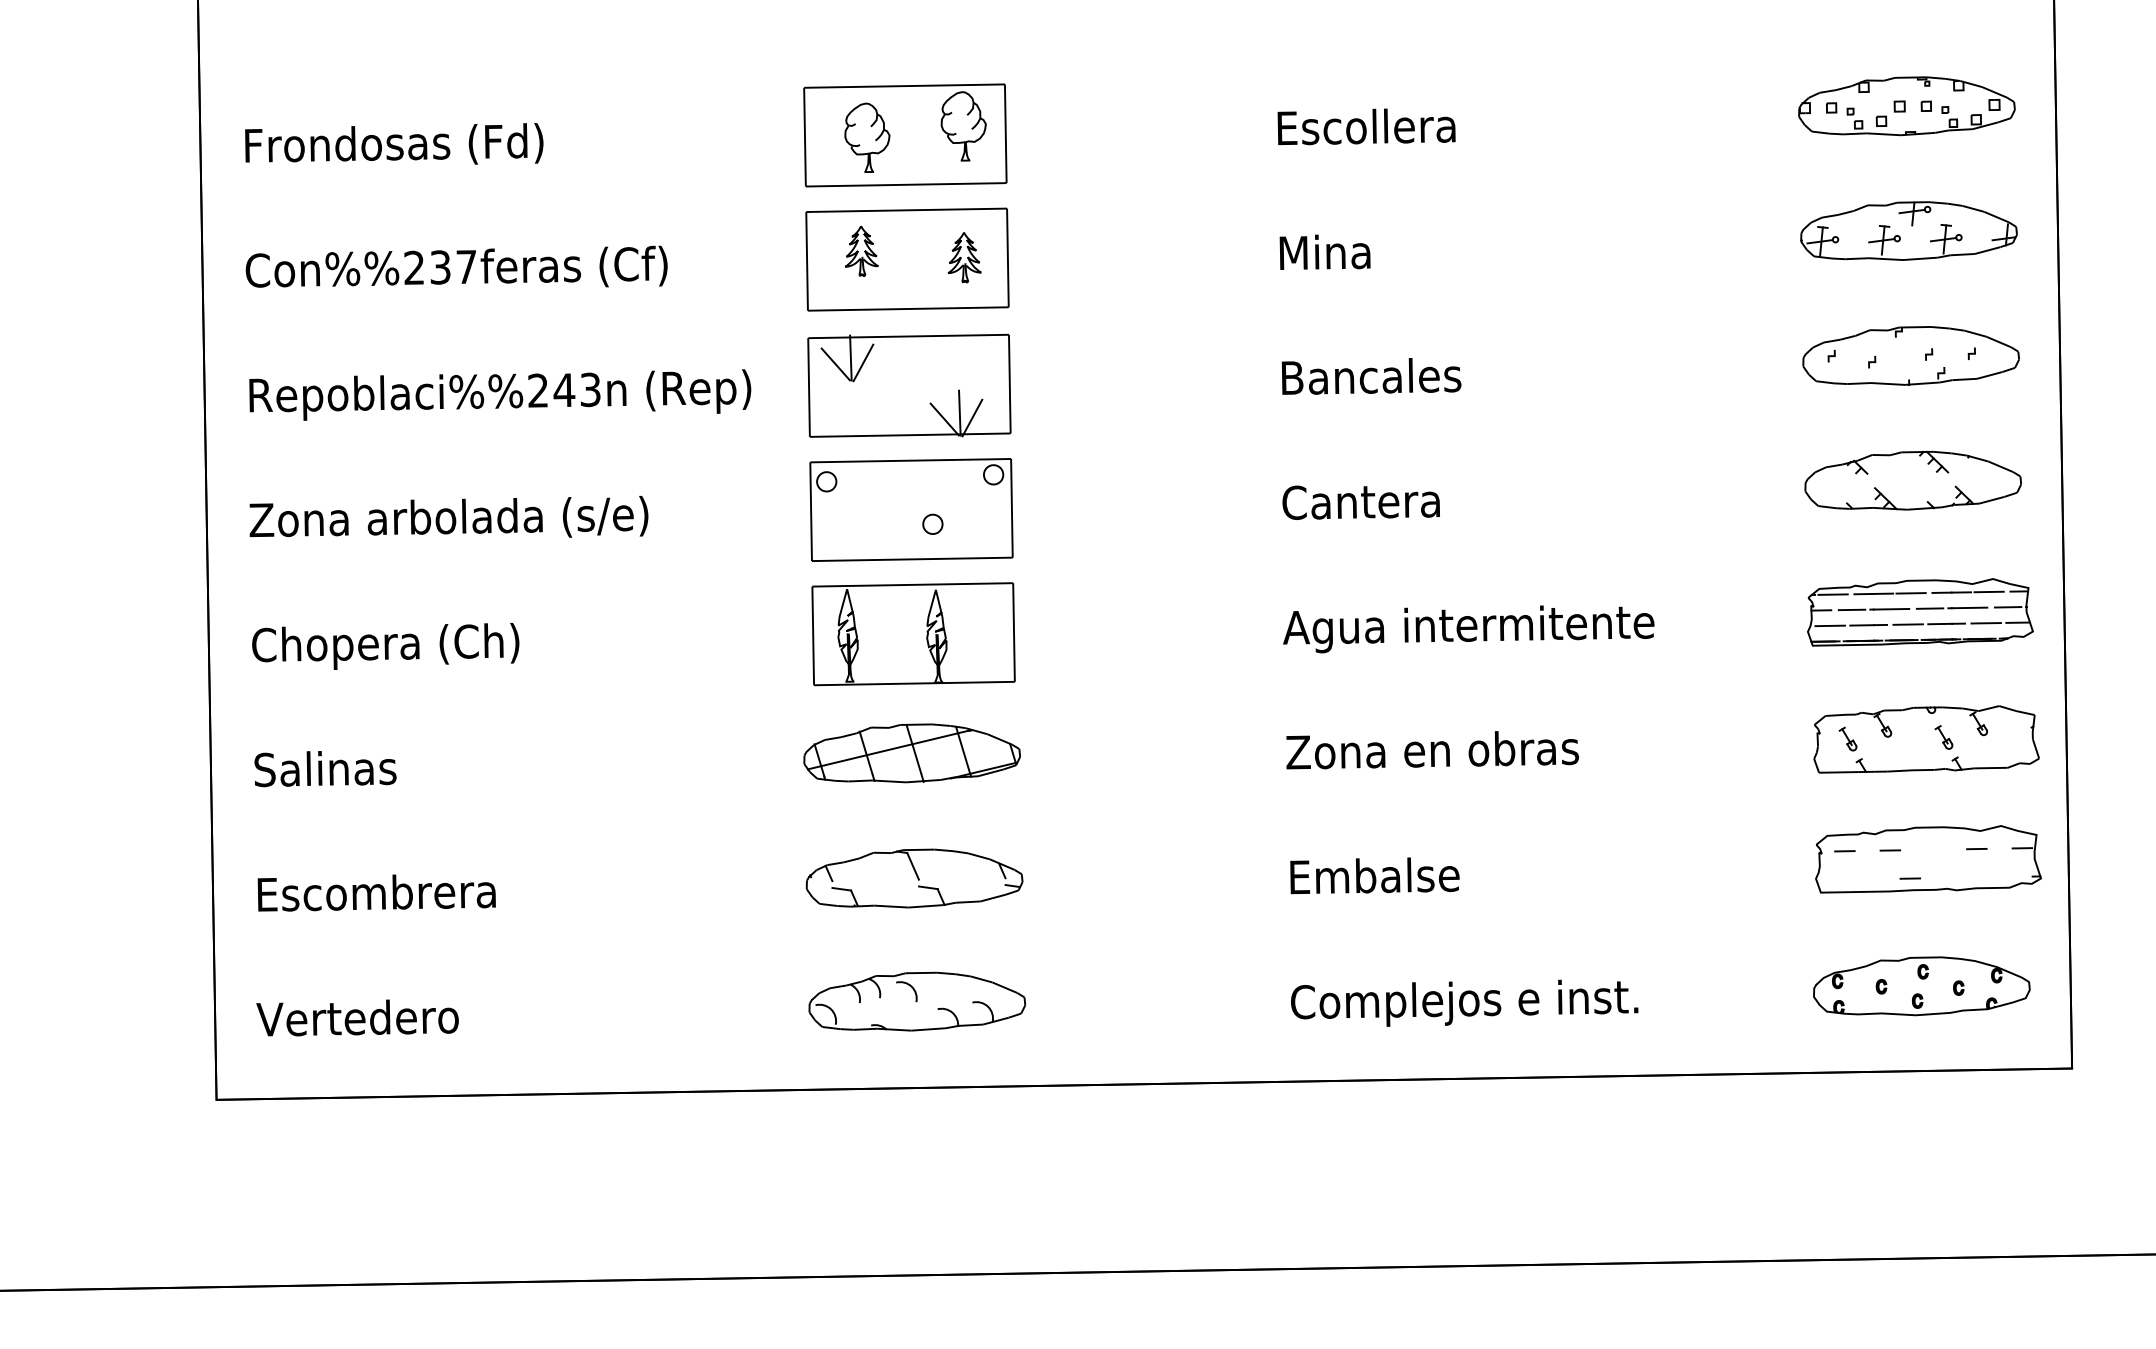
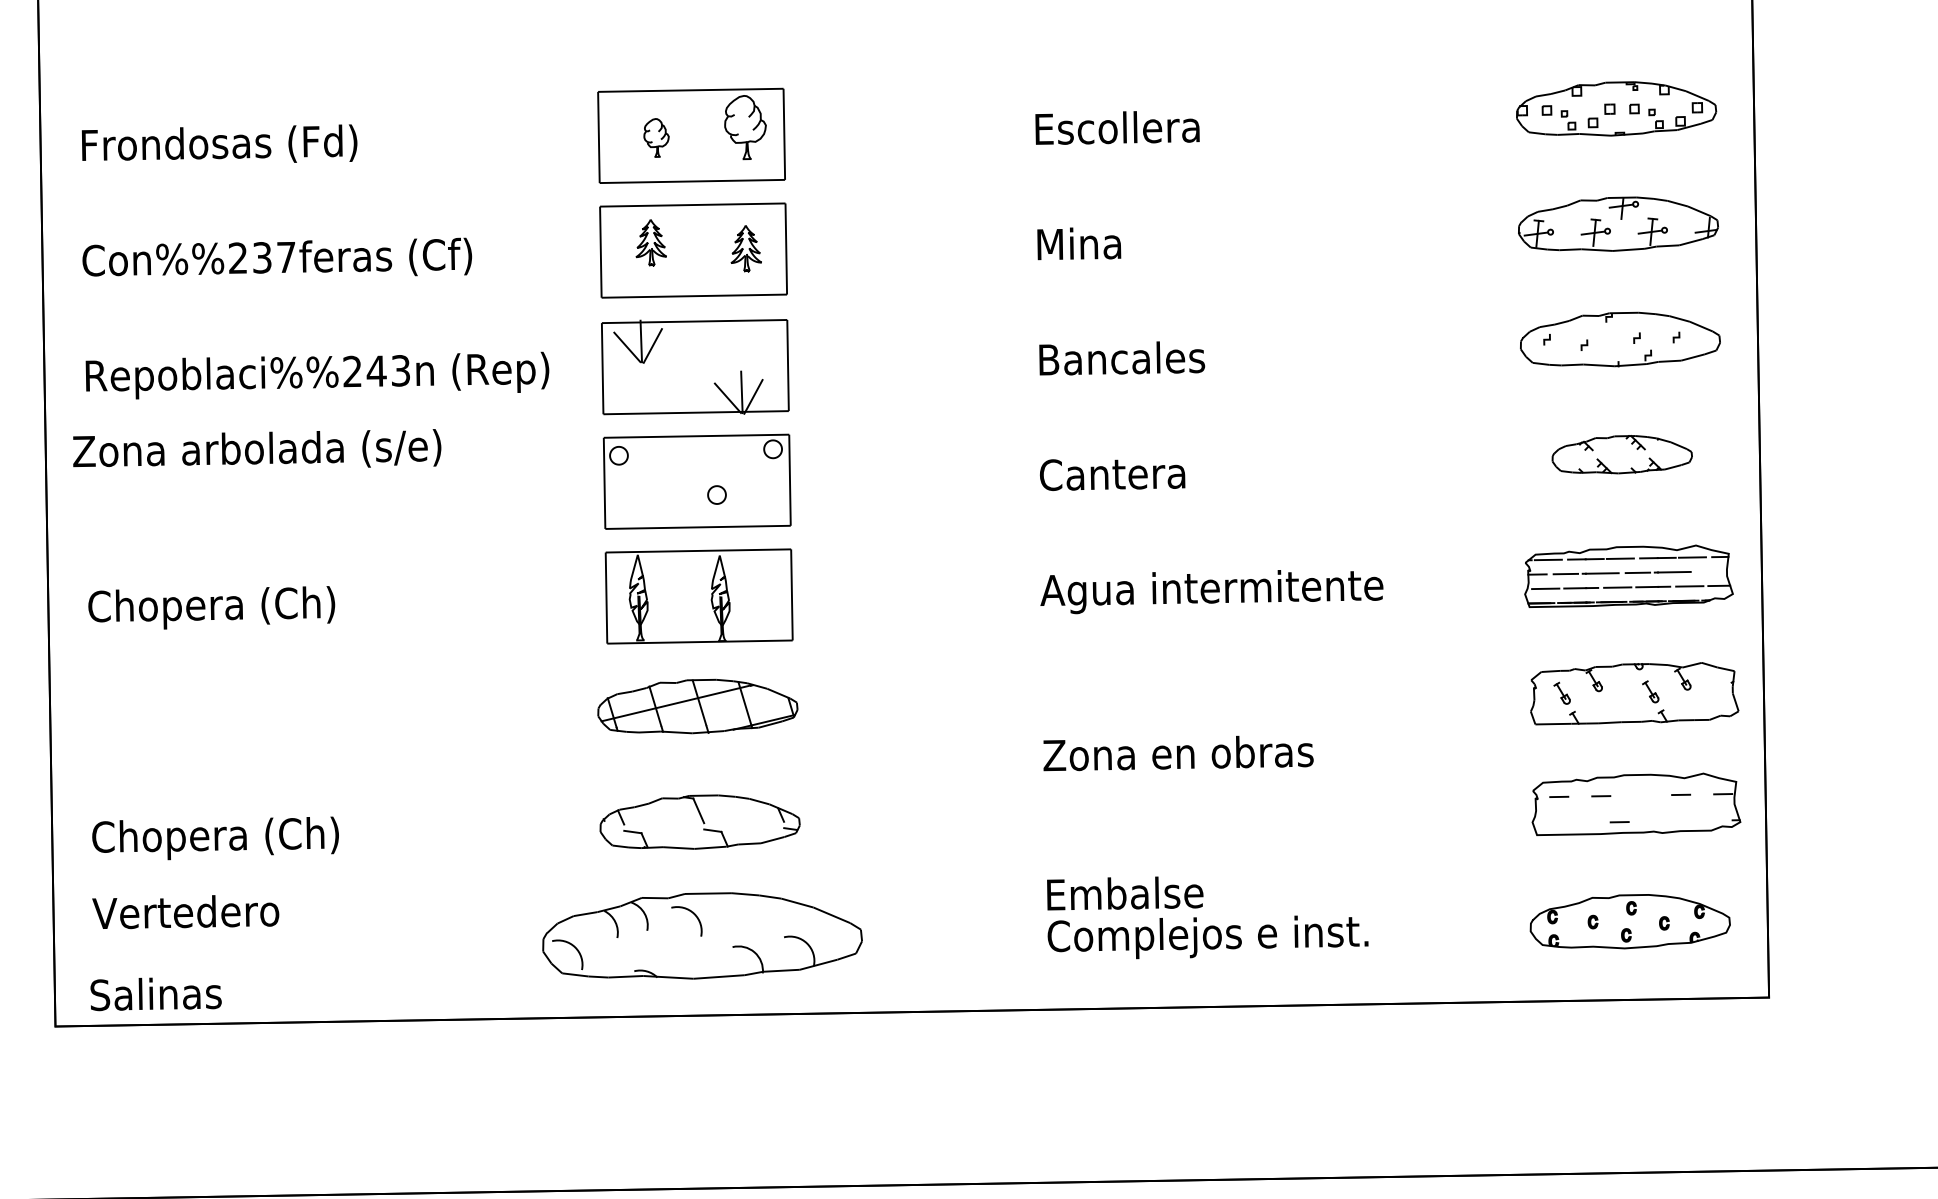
part: (867, 137) -> (656, 137), size x0.6
part: (1912, 480) -> (1621, 454), size x0.7
text: (448, 516) -> (256, 448), moved
line: (2007, 607) -> (1709, 571), removed
text: (1432, 750) -> (1178, 753), moved
text: (325, 769) -> (156, 994), moved
text: (1374, 875) -> (1124, 893), moved
text: (389, 895) -> (215, 837), Escombrera -> Chopera (Ch)
part: (917, 1001) -> (702, 935), size x1.6
text: (357, 1017) -> (185, 911), moved

